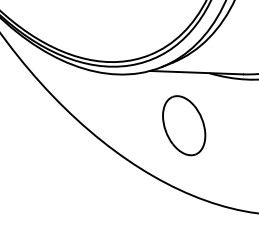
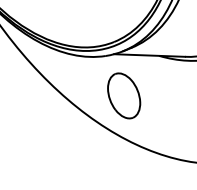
part: (184, 125) -> (124, 95), moved

